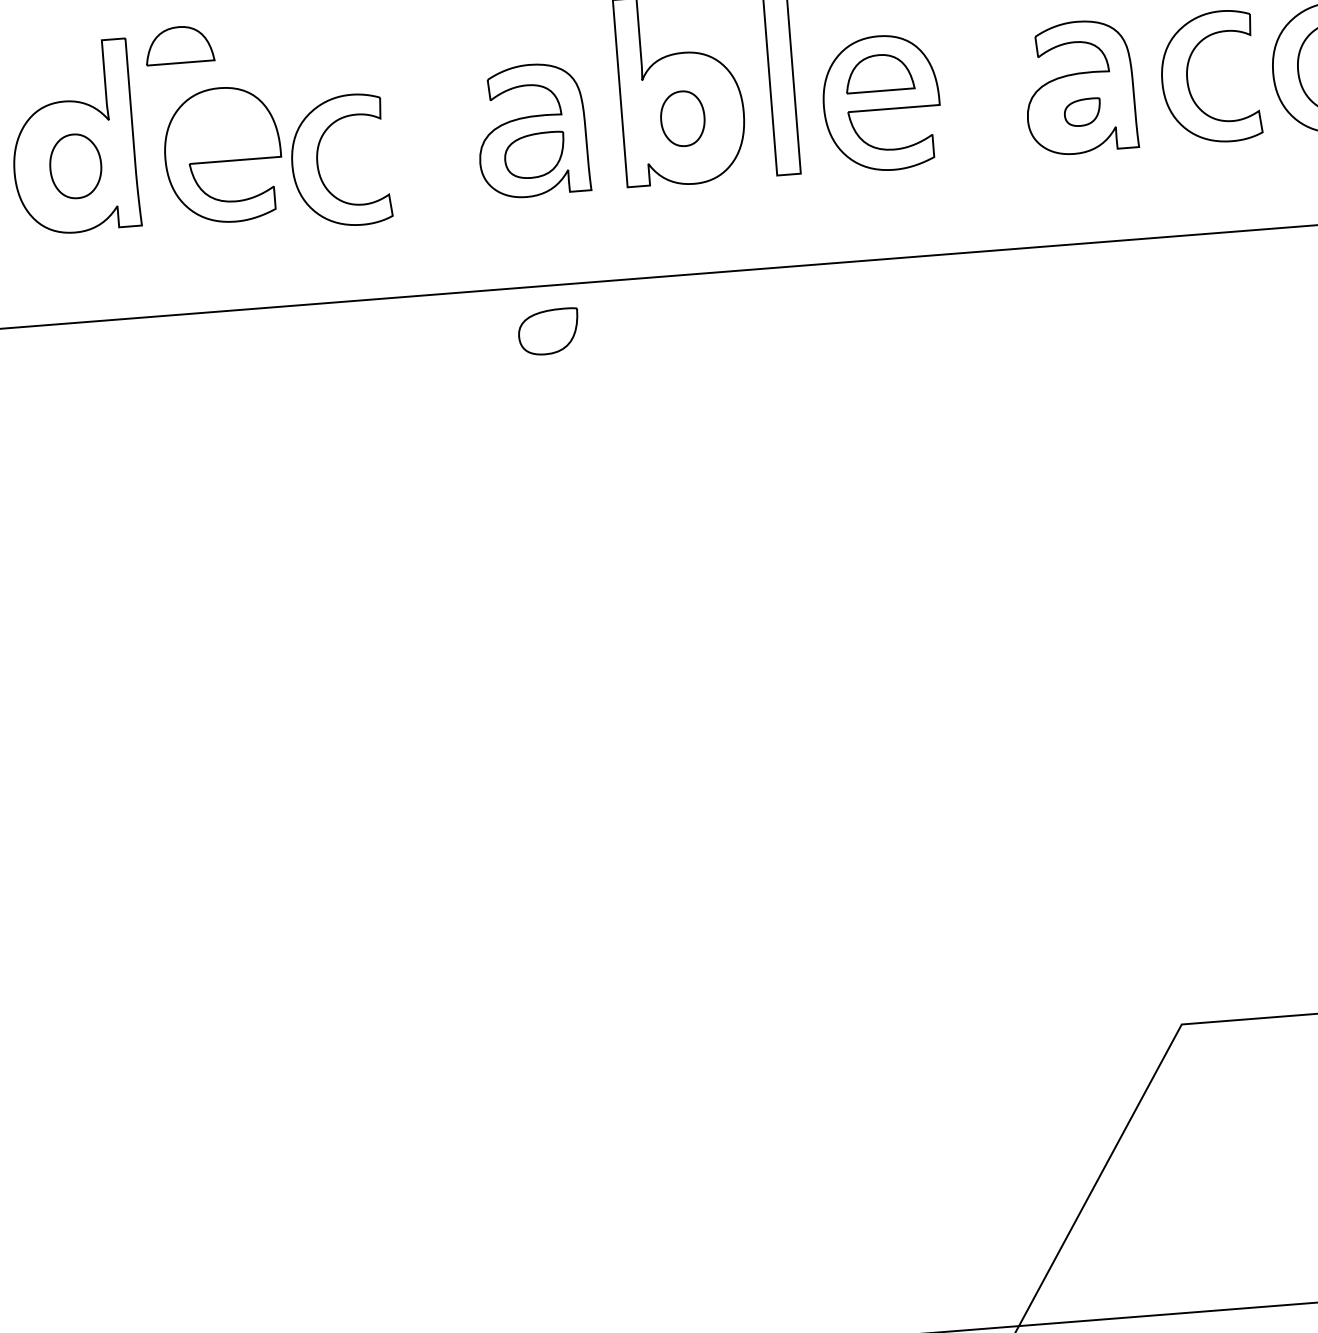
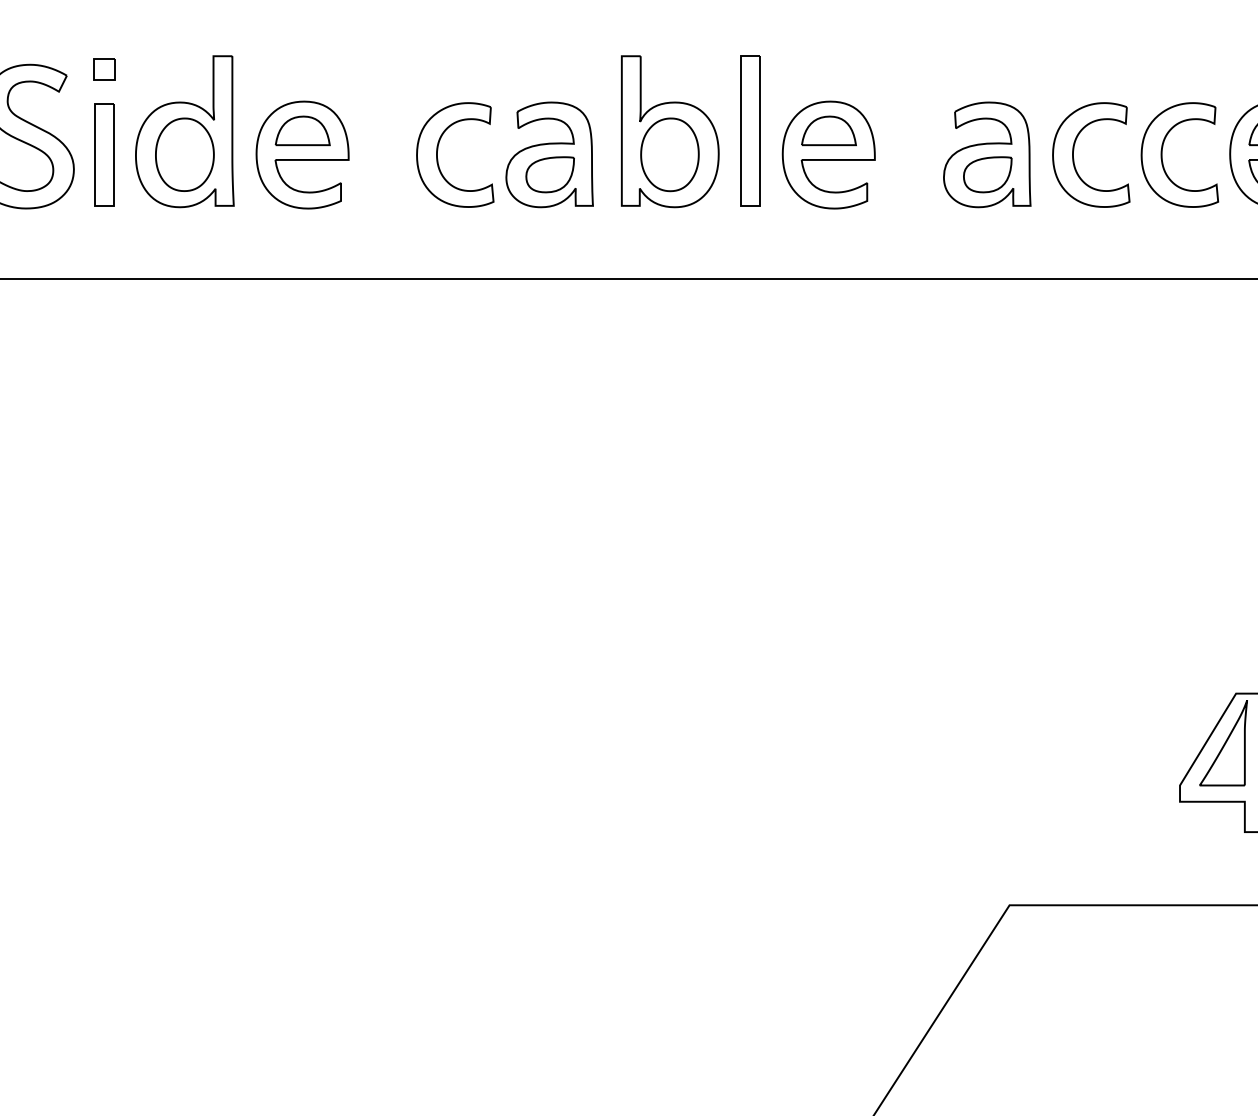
part: (178, 44) -> (302, 130), moved
part: (1082, 112) -> (987, 174), size x1.67
part: (682, 118) -> (669, 154), size x1.67
part: (318, 157) -> (438, 150), moved
part: (75, 166) -> (184, 154), size x1.43
part: (547, 331) -> (549, 315), removed

